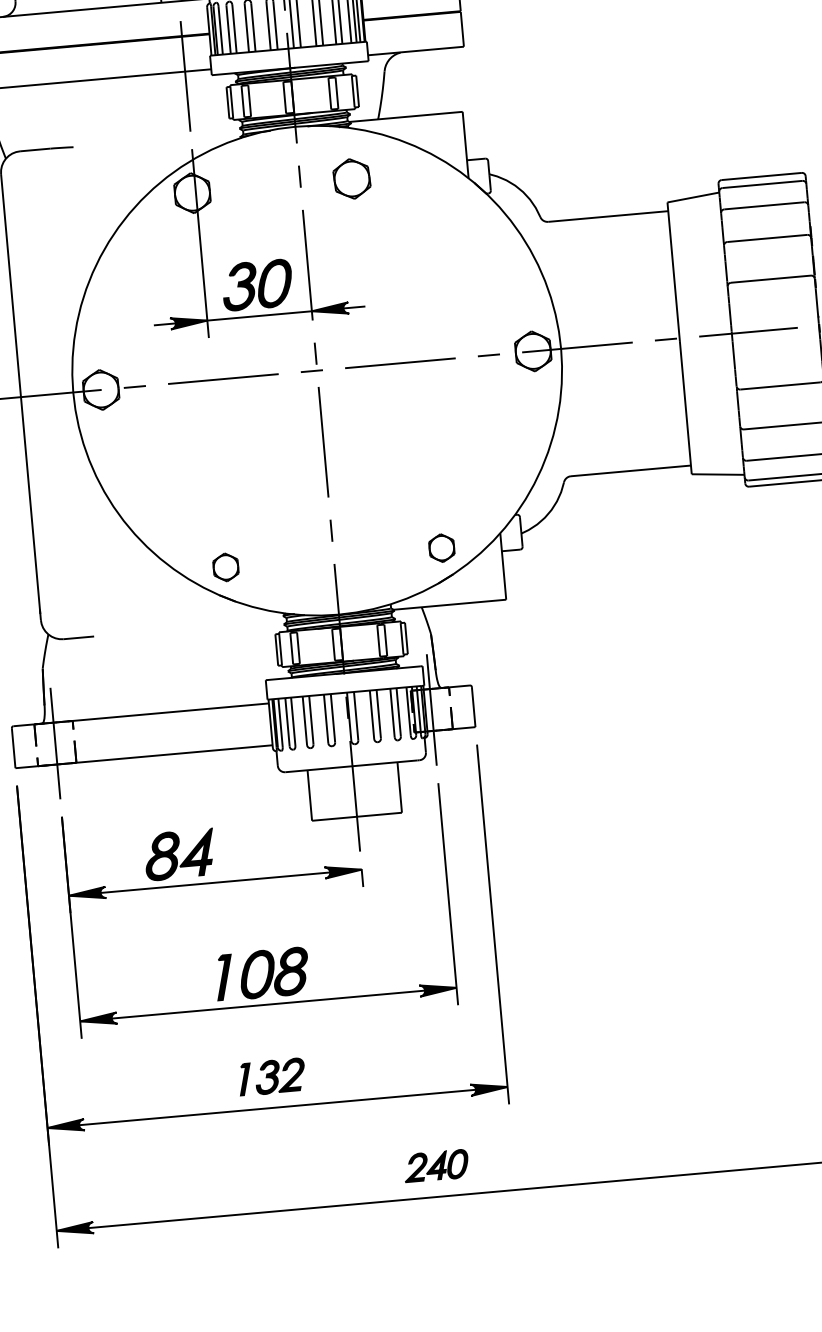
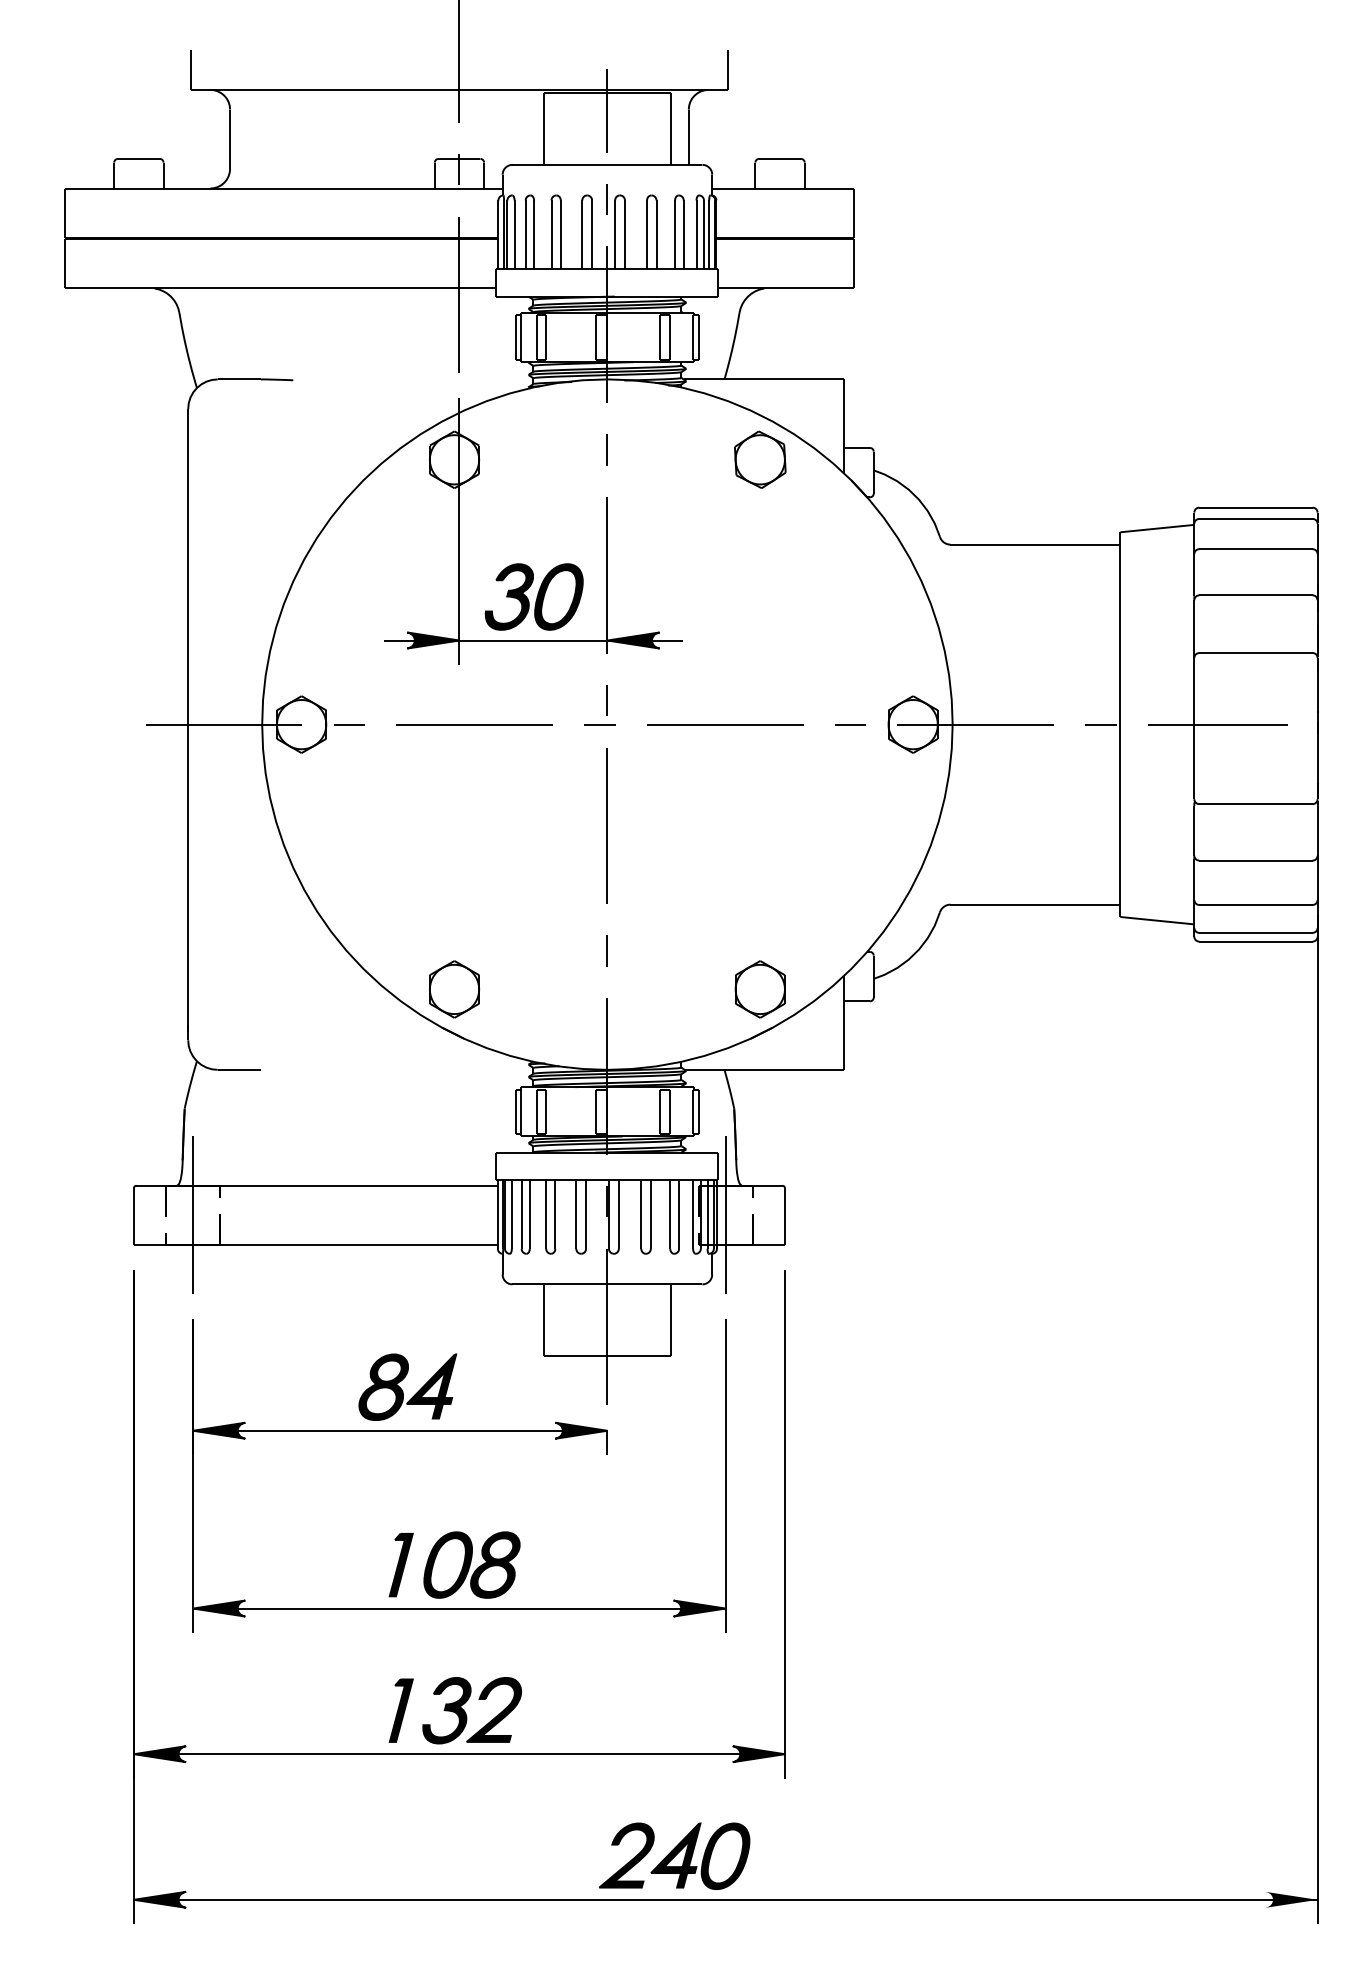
part: (352, 178) -> (760, 459), moved
part: (441, 548) -> (759, 989), size x1.43
part: (225, 567) -> (454, 989), size x1.43
part: (179, 854) -> (407, 1386), moved
part: (272, 1076) -> (455, 1710), size x1.43
part: (435, 1166) -> (674, 1856), size x1.67

